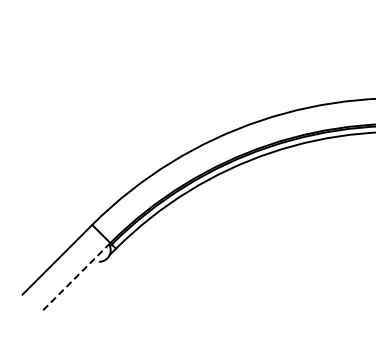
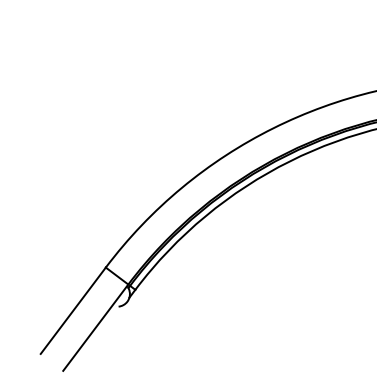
line: (75, 278) -> (95, 328), dashed -> solid

